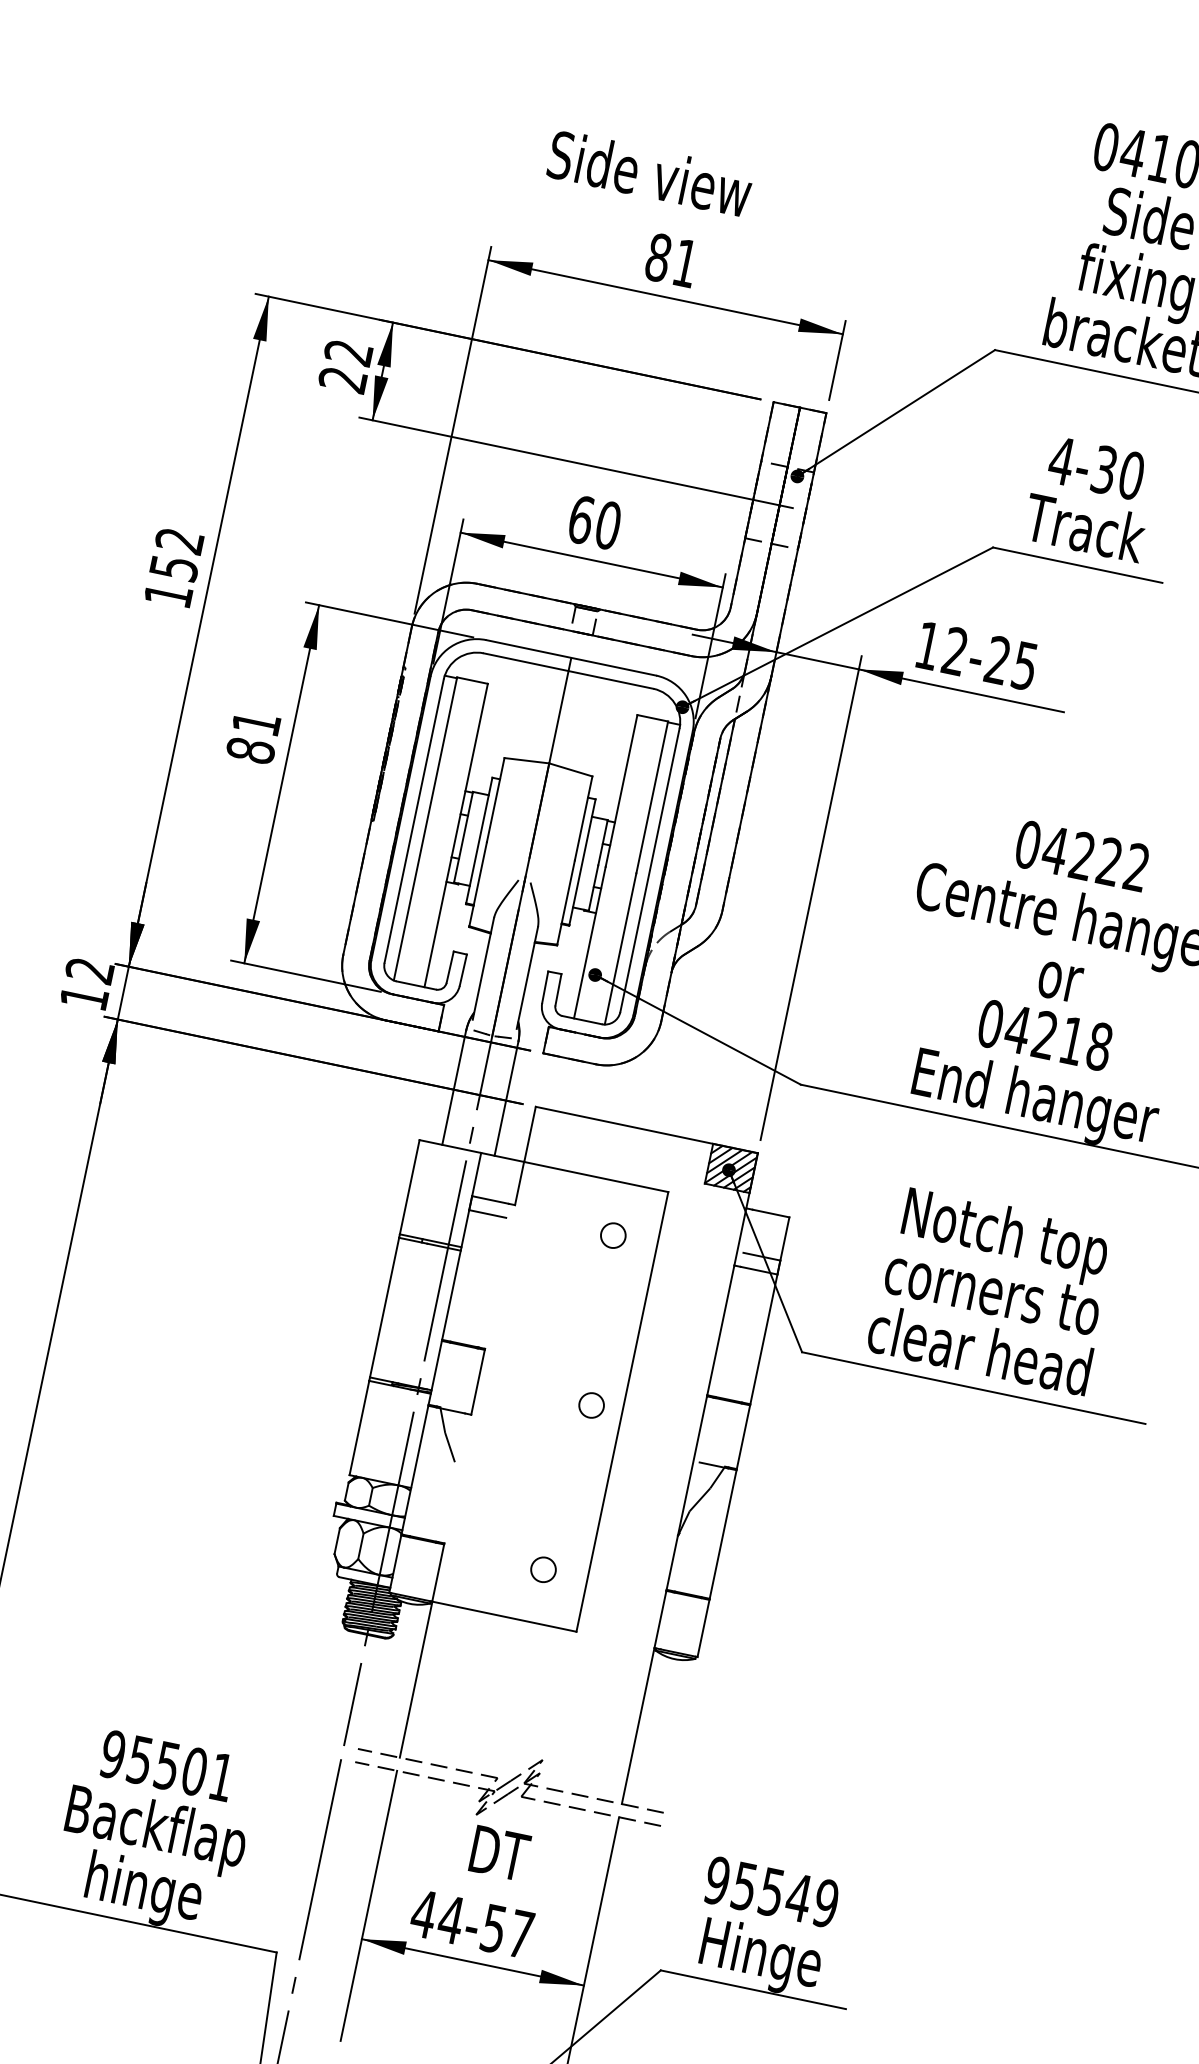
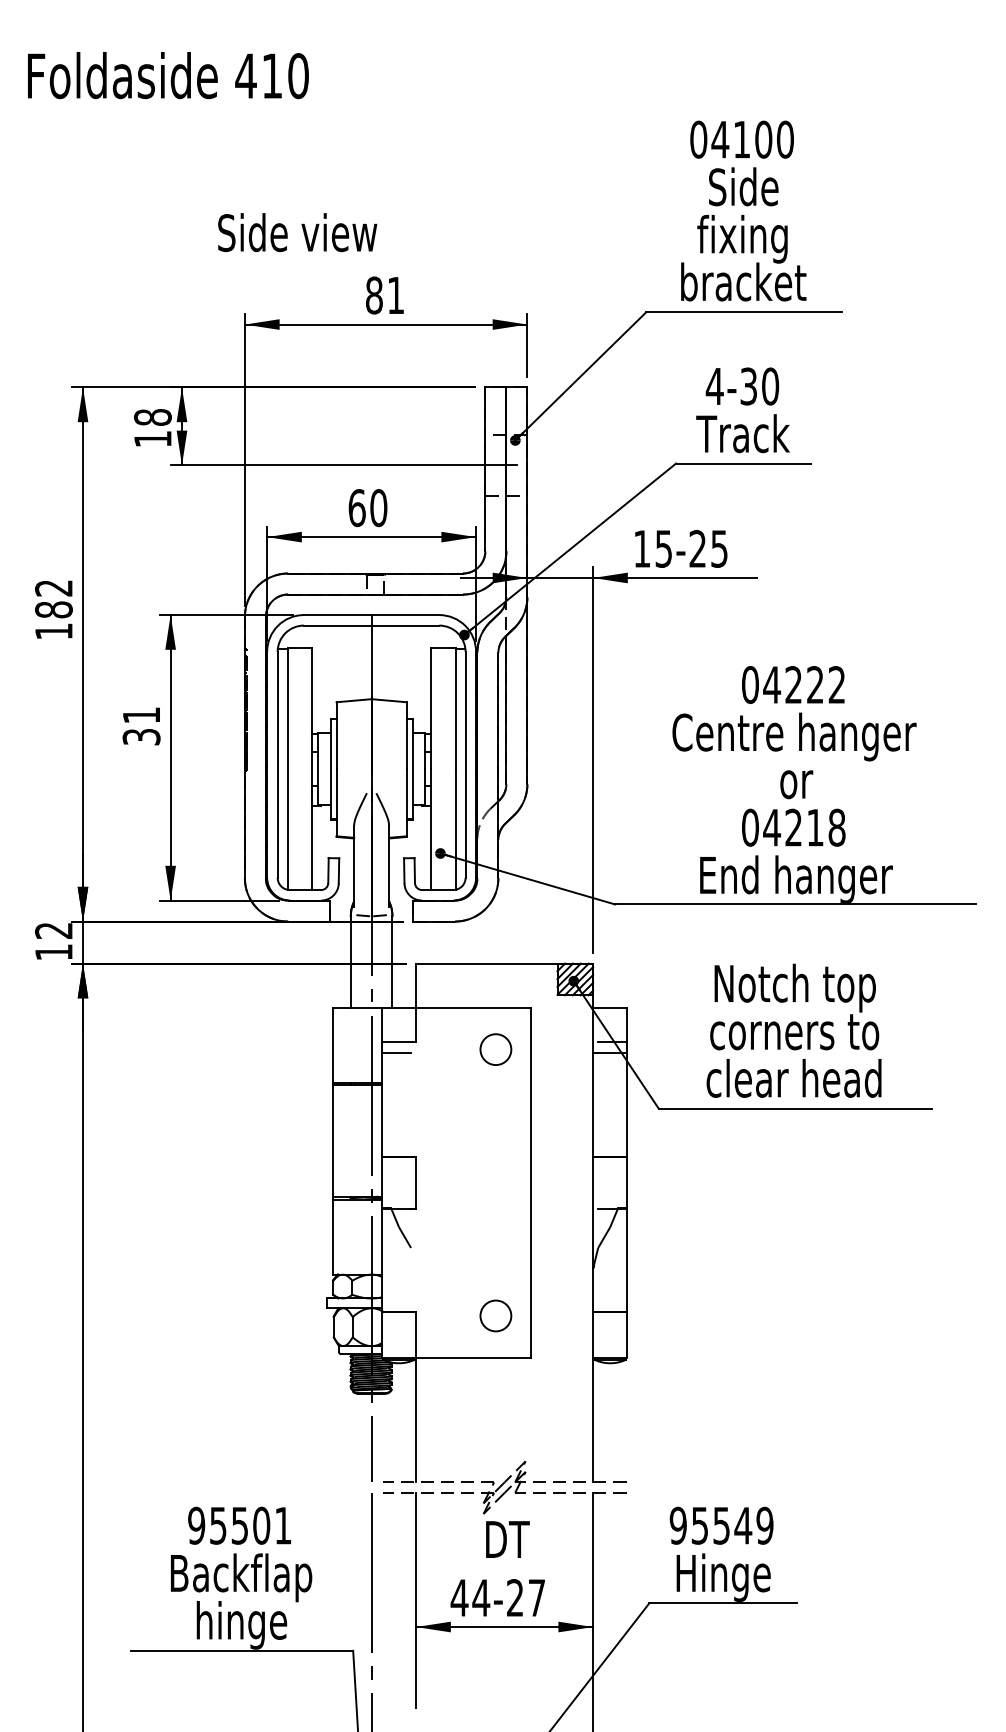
text: (650, 173) -> (297, 232), moved
text: (345, 366) -> (152, 428), 22 -> 18
text: (173, 567) -> (53, 609), 152 -> 182
text: (954, 650) -> (663, 548), 12-25 -> 15-25
text: (250, 749) -> (141, 736), 81 -> 31
circle: (612, 1235) -> (495, 1049), size x1.6
circle: (590, 1404) -> (505, 1182), removed
circle: (543, 1569) -> (495, 1315), size x1.6
text: (494, 1929) -> (515, 1598), 44-57 -> 44-27

